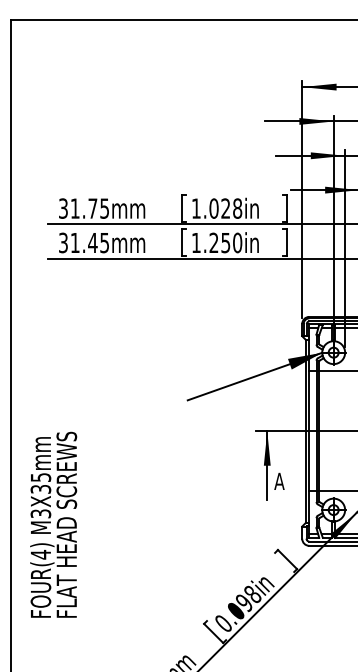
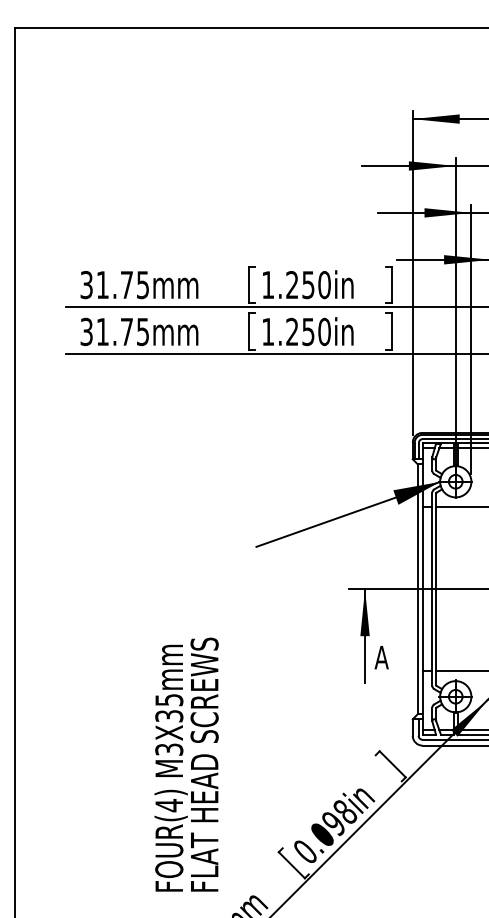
text: (225, 208) -> (308, 284), 1.028in -> 1.250in
text: (92, 242) -> (126, 331), 31.45mm -> 31.75mm
text: (53, 524) -> (186, 764), moved

